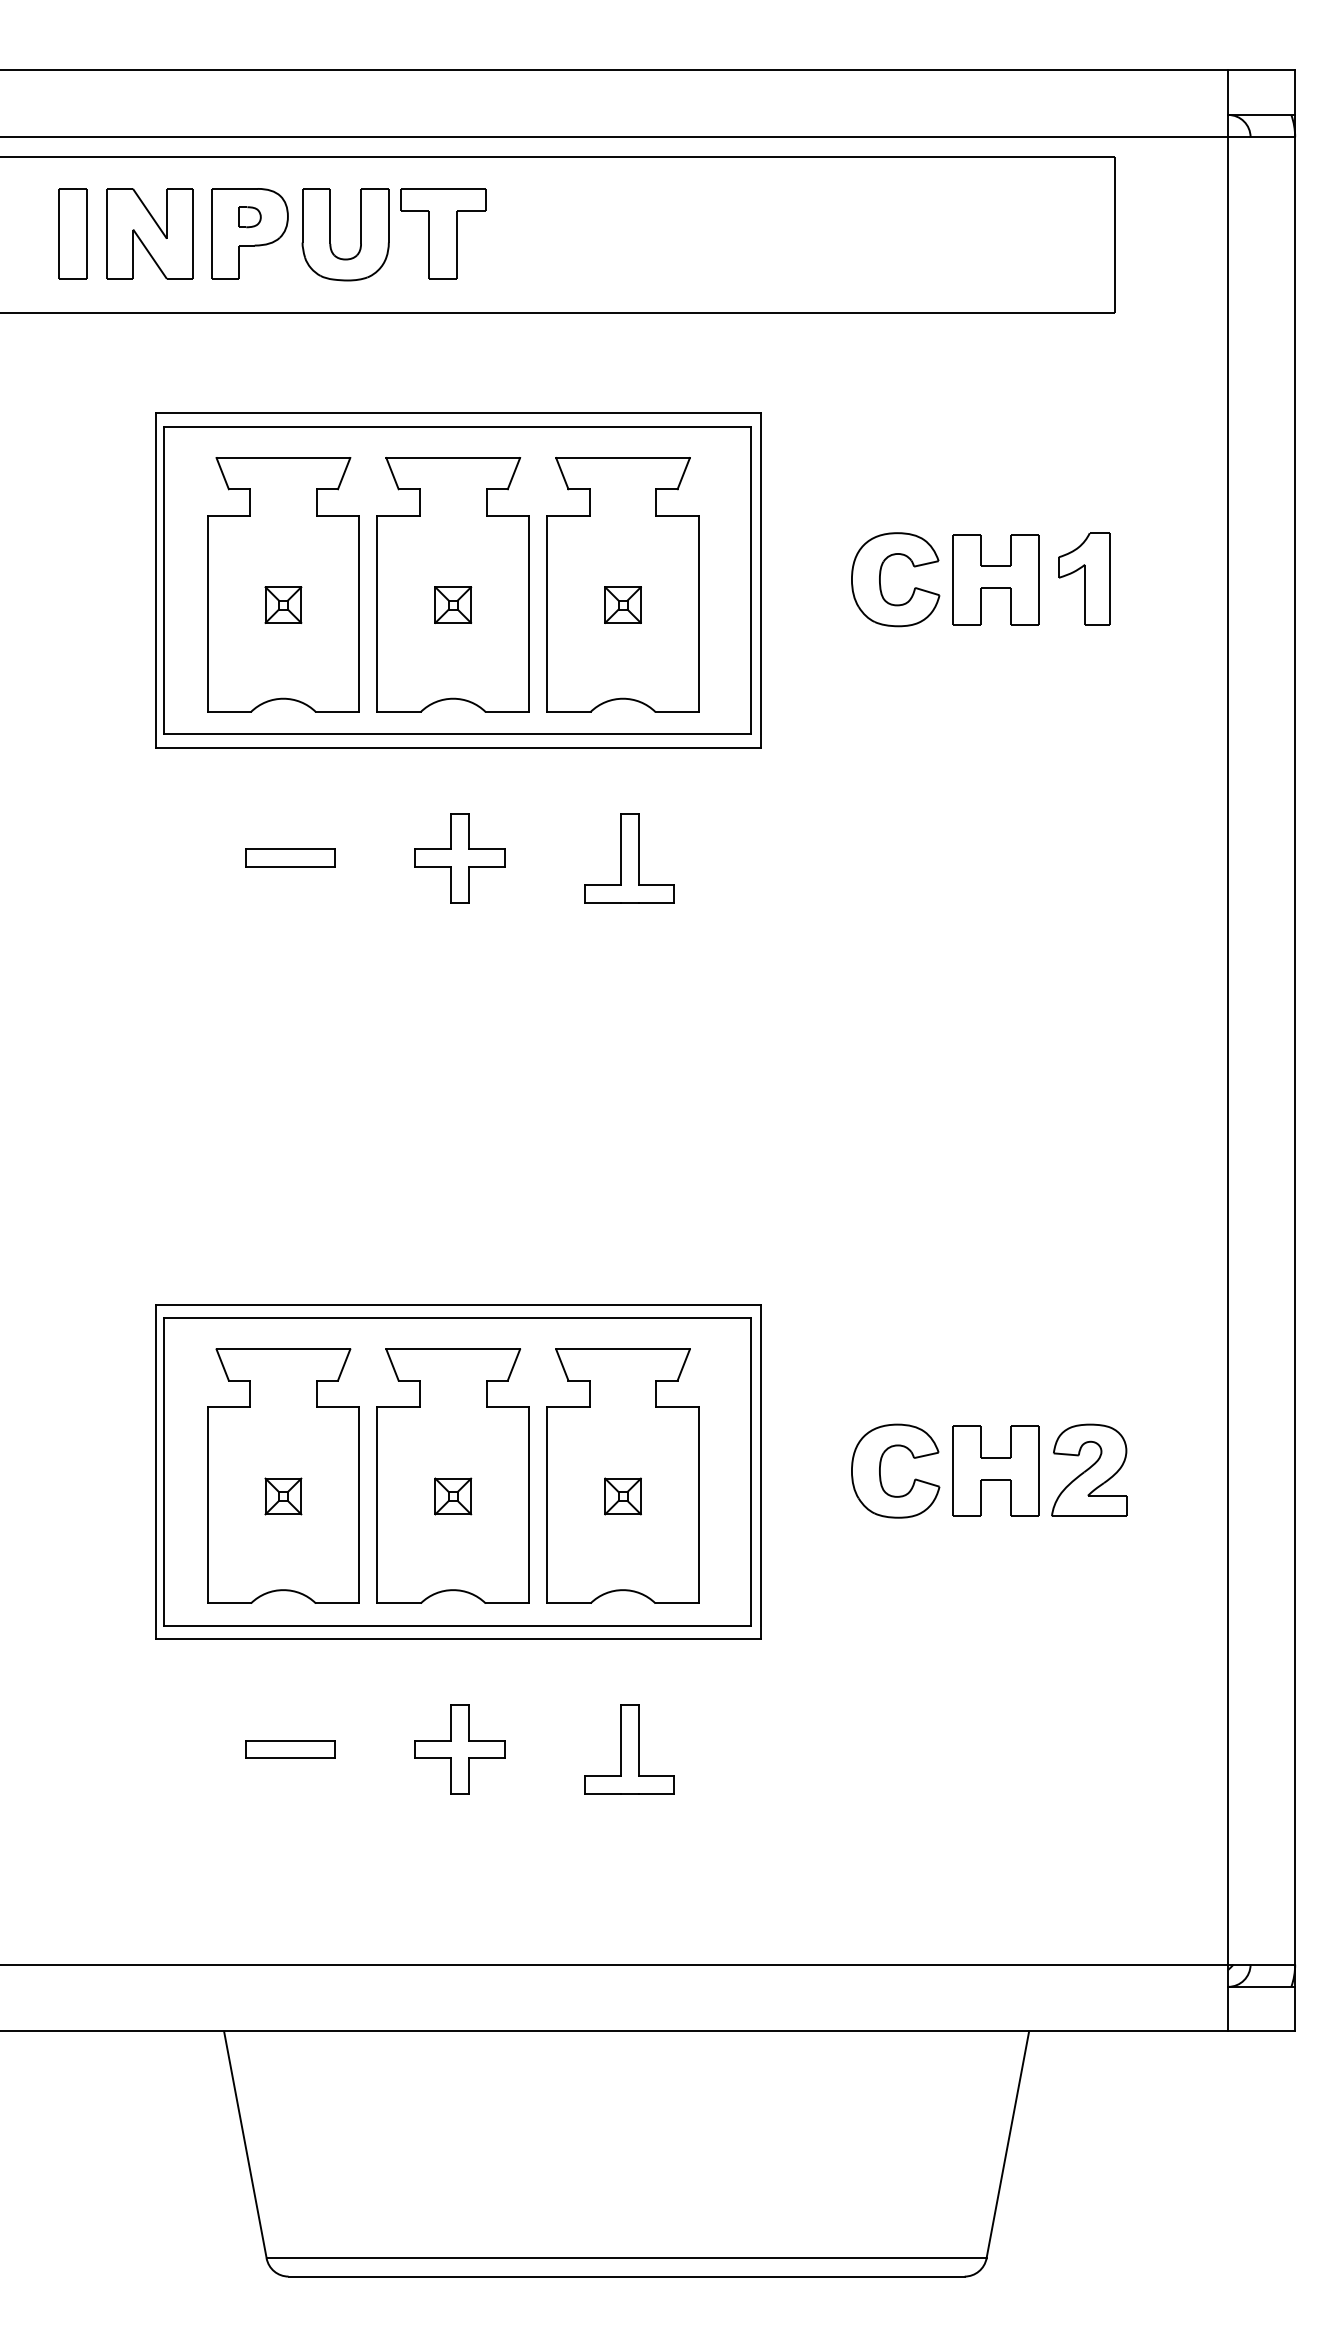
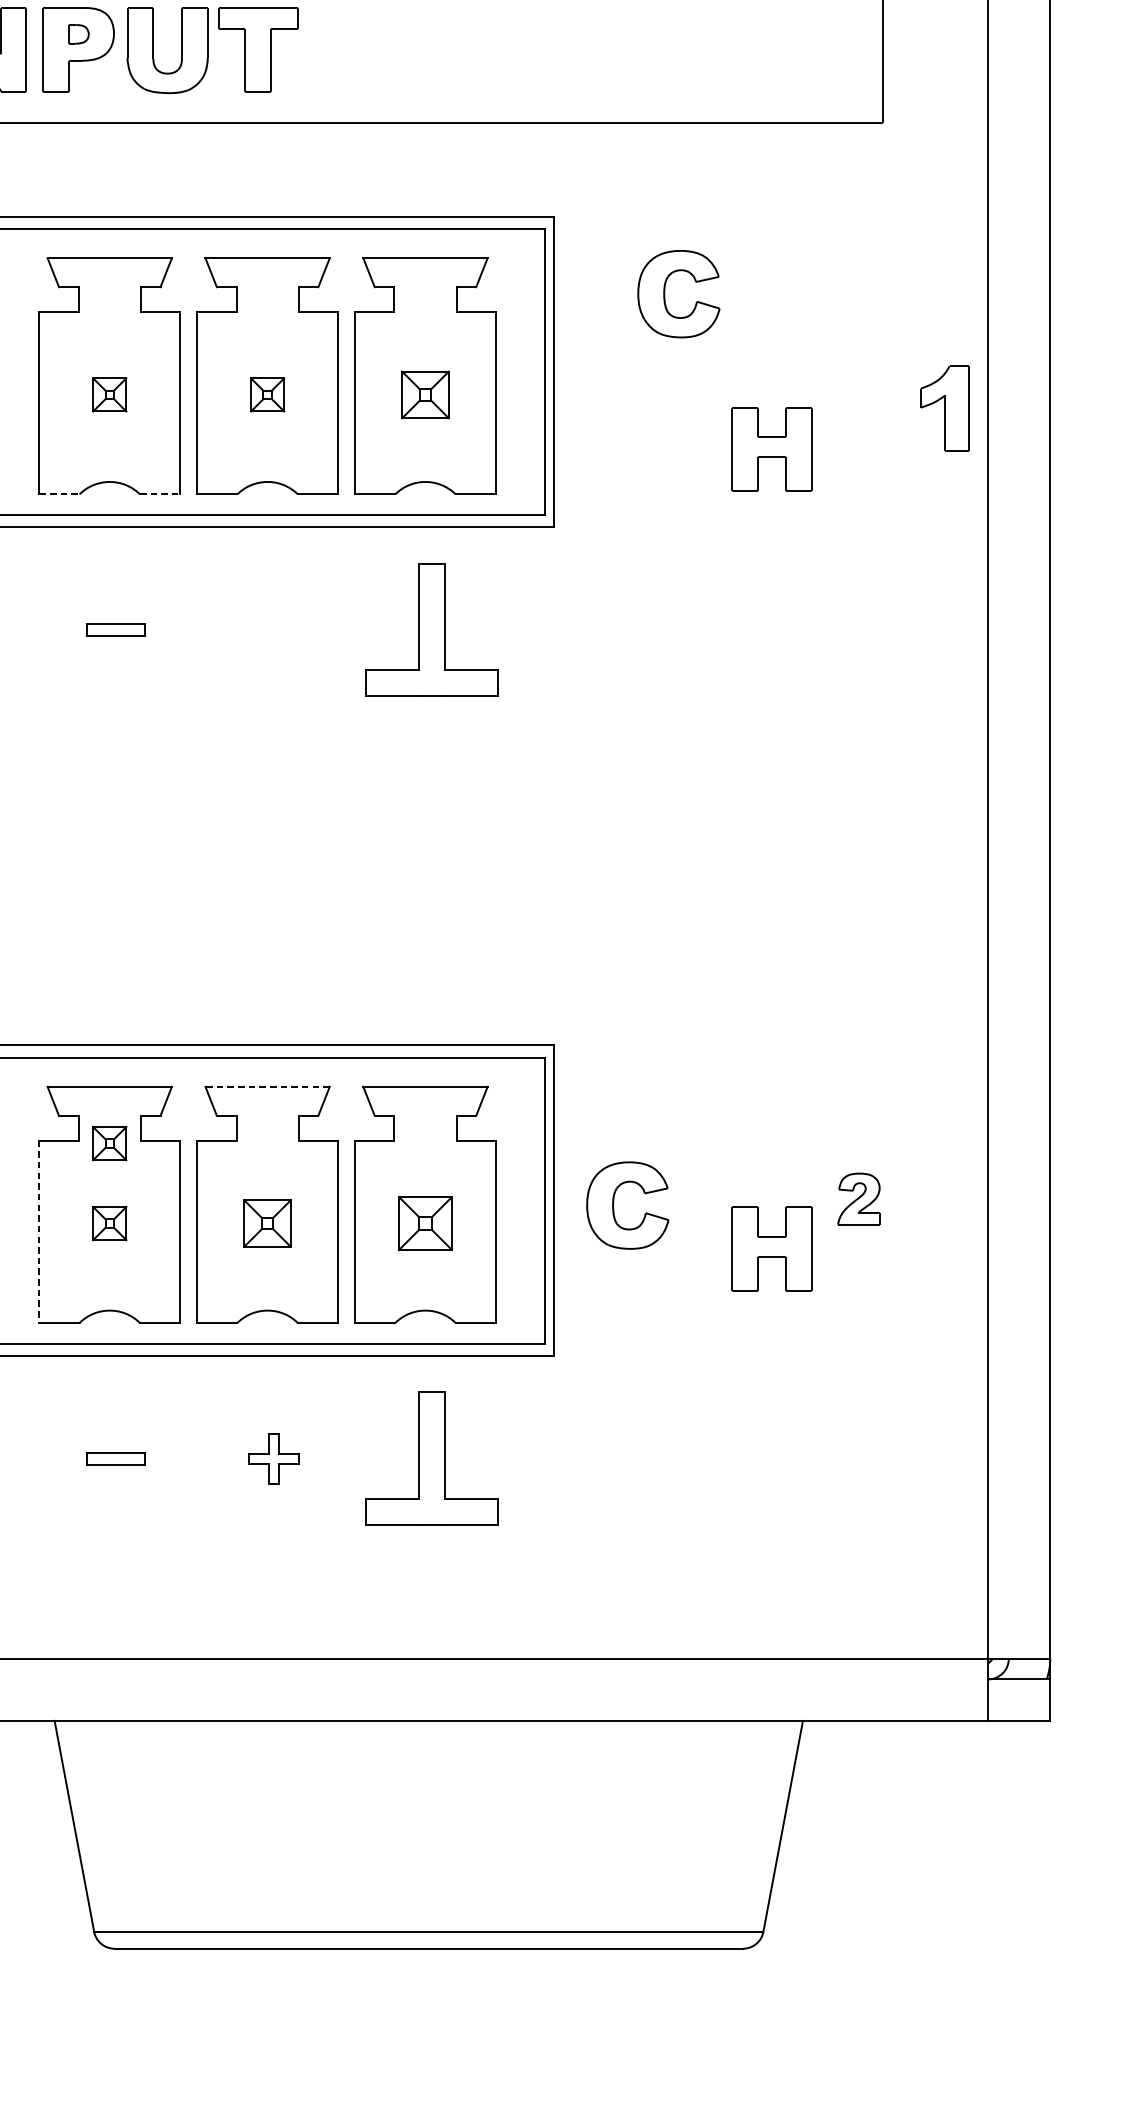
part: (1084, 578) -> (944, 408), moved
part: (880, 579) -> (664, 293), moved
part: (995, 579) -> (771, 449), moved
part: (622, 604) -> (424, 394), size x1.4
line: (229, 712) -> (59, 494), solid -> dashed
line: (337, 712) -> (160, 494), solid -> dashed
part: (290, 857) -> (116, 629), size x0.7
part: (459, 858) -> (273, 630), removed
part: (629, 858) -> (431, 630), size x1.6
line: (453, 1349) -> (267, 1086), solid -> dashed
part: (283, 1410) -> (109, 1143), added
part: (1089, 1469) -> (859, 1198), size x0.6
part: (880, 1470) -> (613, 1204), moved
part: (995, 1470) -> (771, 1248), moved
part: (453, 1496) -> (267, 1223), size x1.4
part: (622, 1496) -> (424, 1223), size x1.6
line: (207, 1505) -> (39, 1231), solid -> dashed
part: (290, 1749) -> (116, 1458), size x0.7
part: (459, 1749) -> (273, 1458), size x0.6
part: (629, 1749) -> (431, 1458), size x1.6

